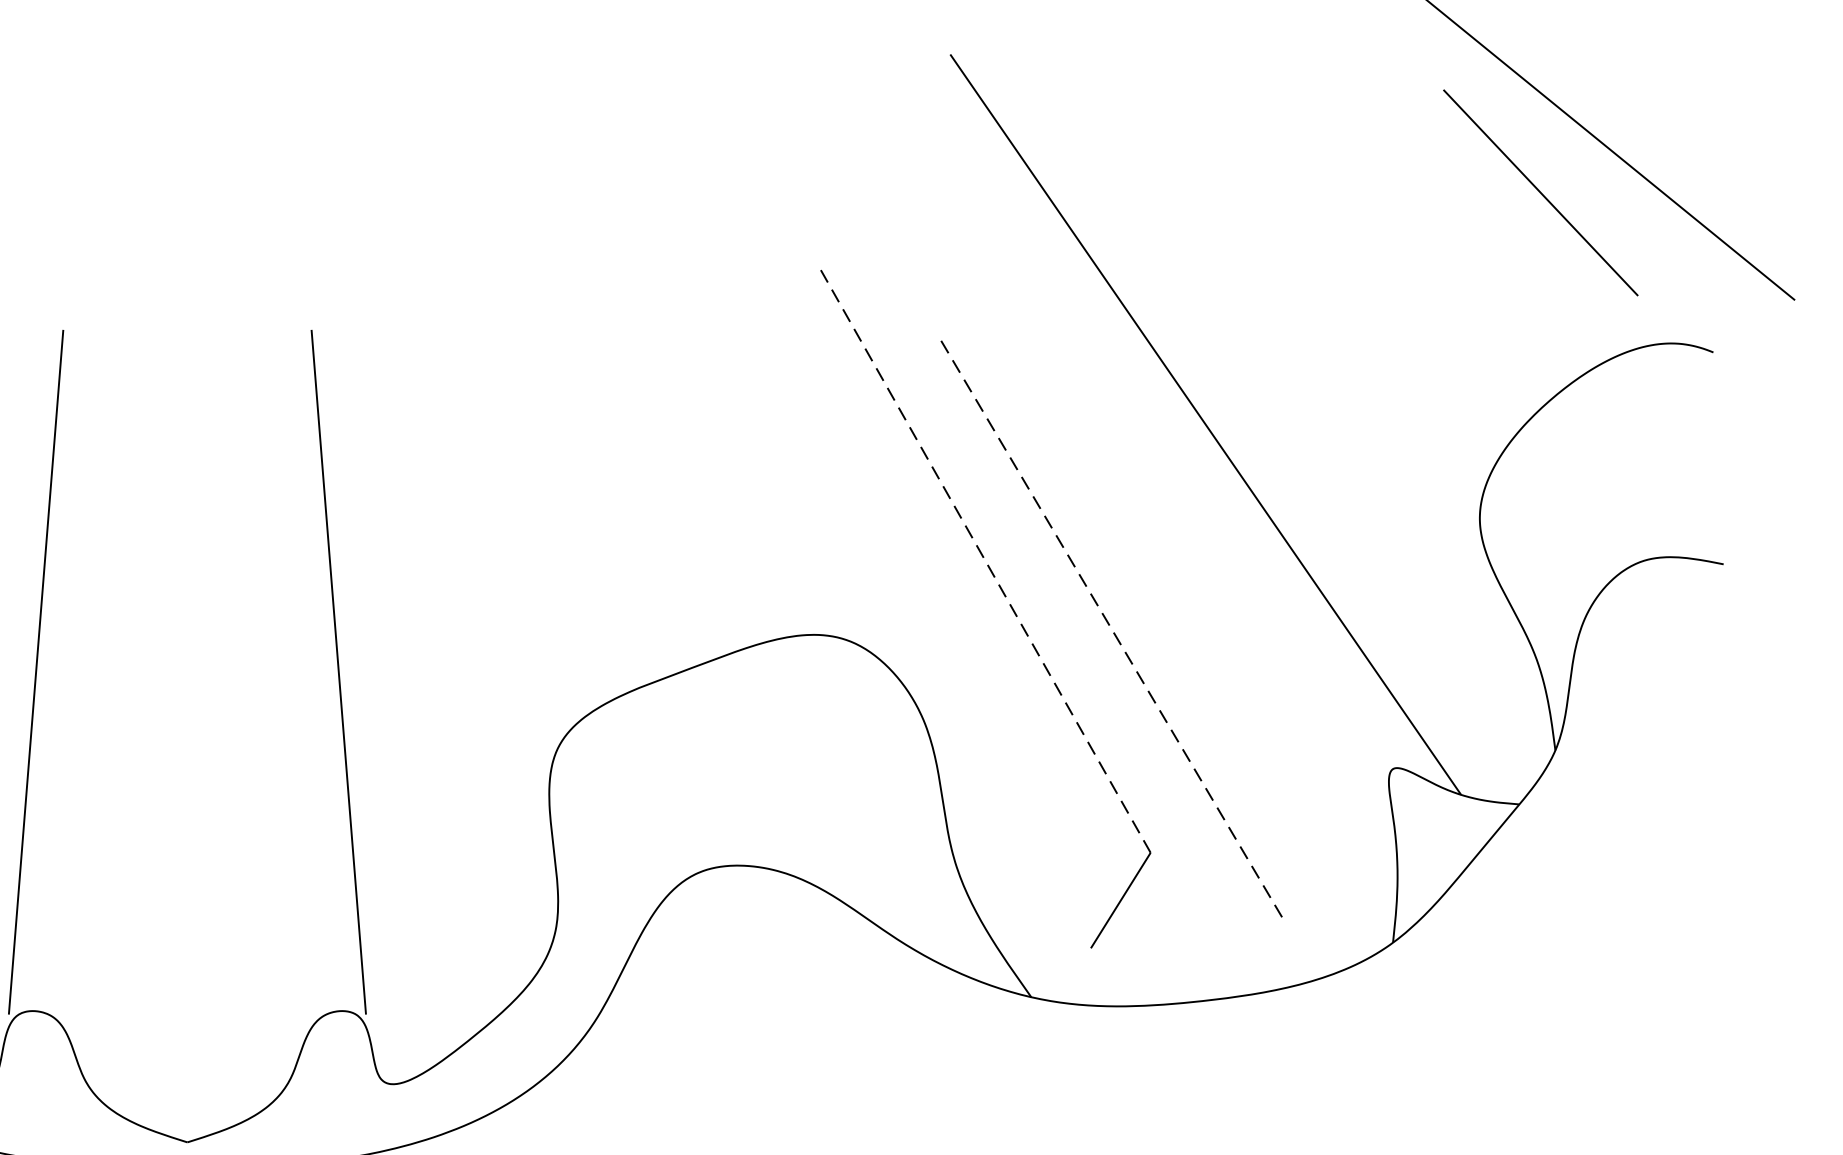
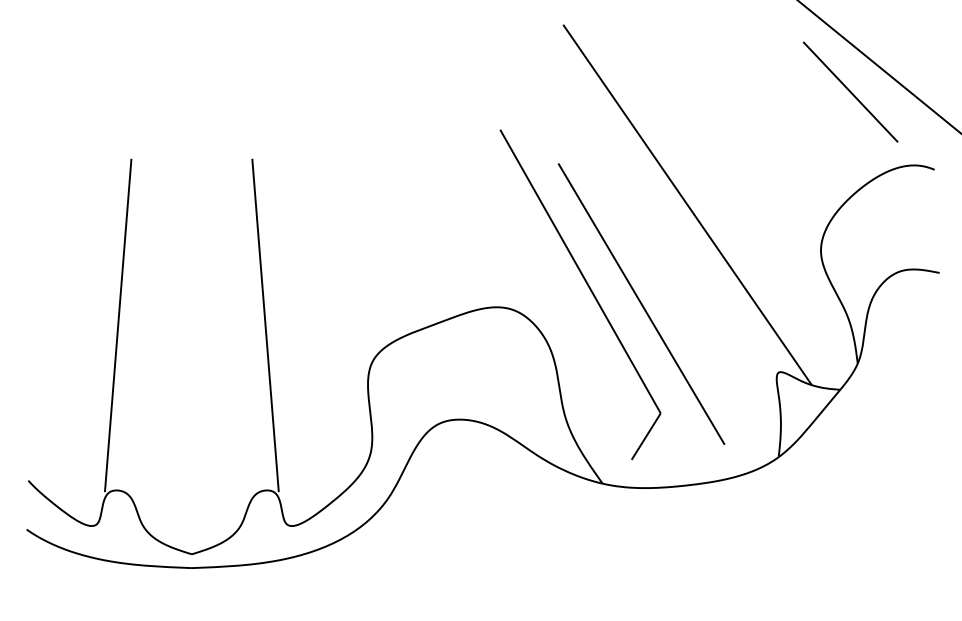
line: (985, 561) -> (580, 271), dashed -> solid
line: (1111, 627) -> (641, 303), dashed -> solid

